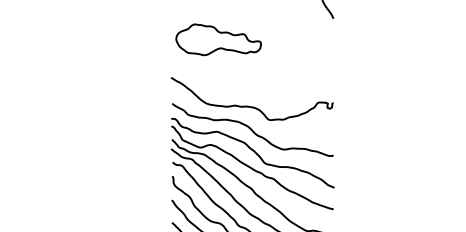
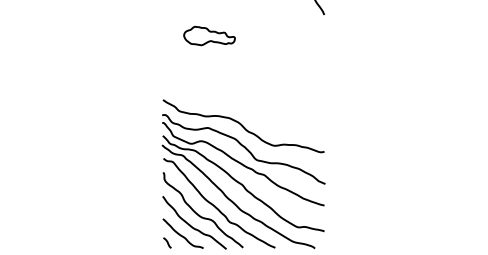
part: (218, 39) -> (209, 35), size x0.6
curve: (251, 106) -> (242, 102), removed

